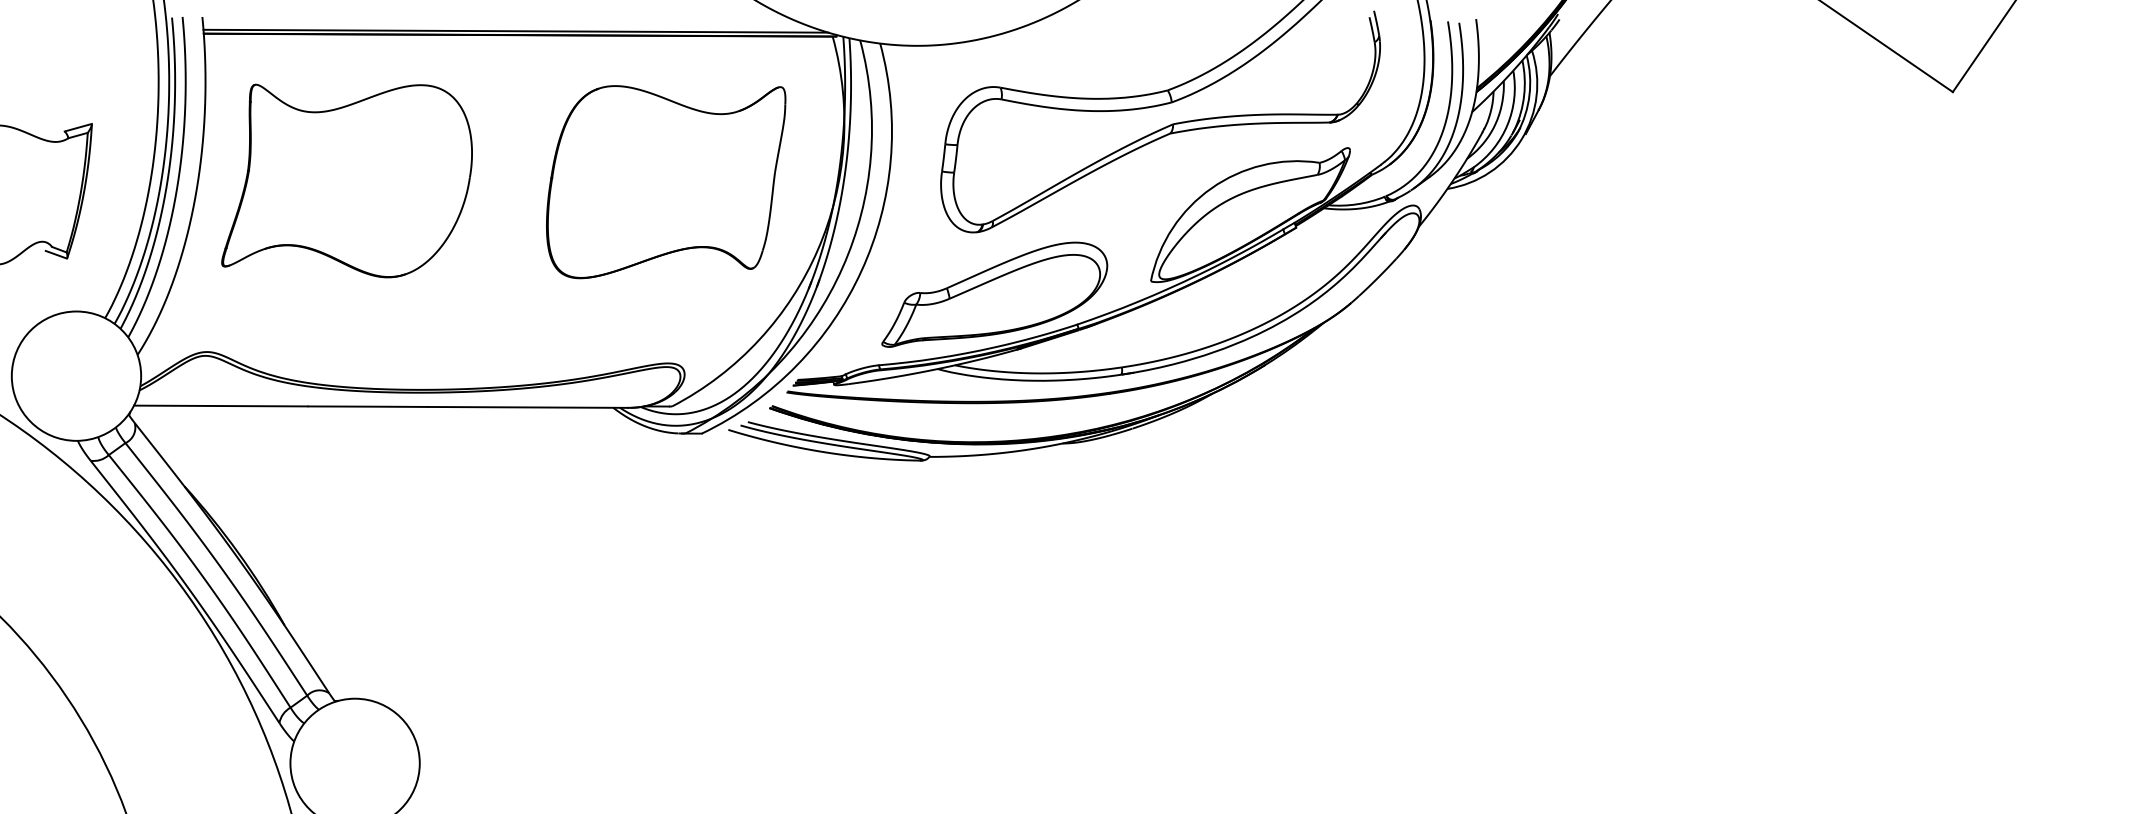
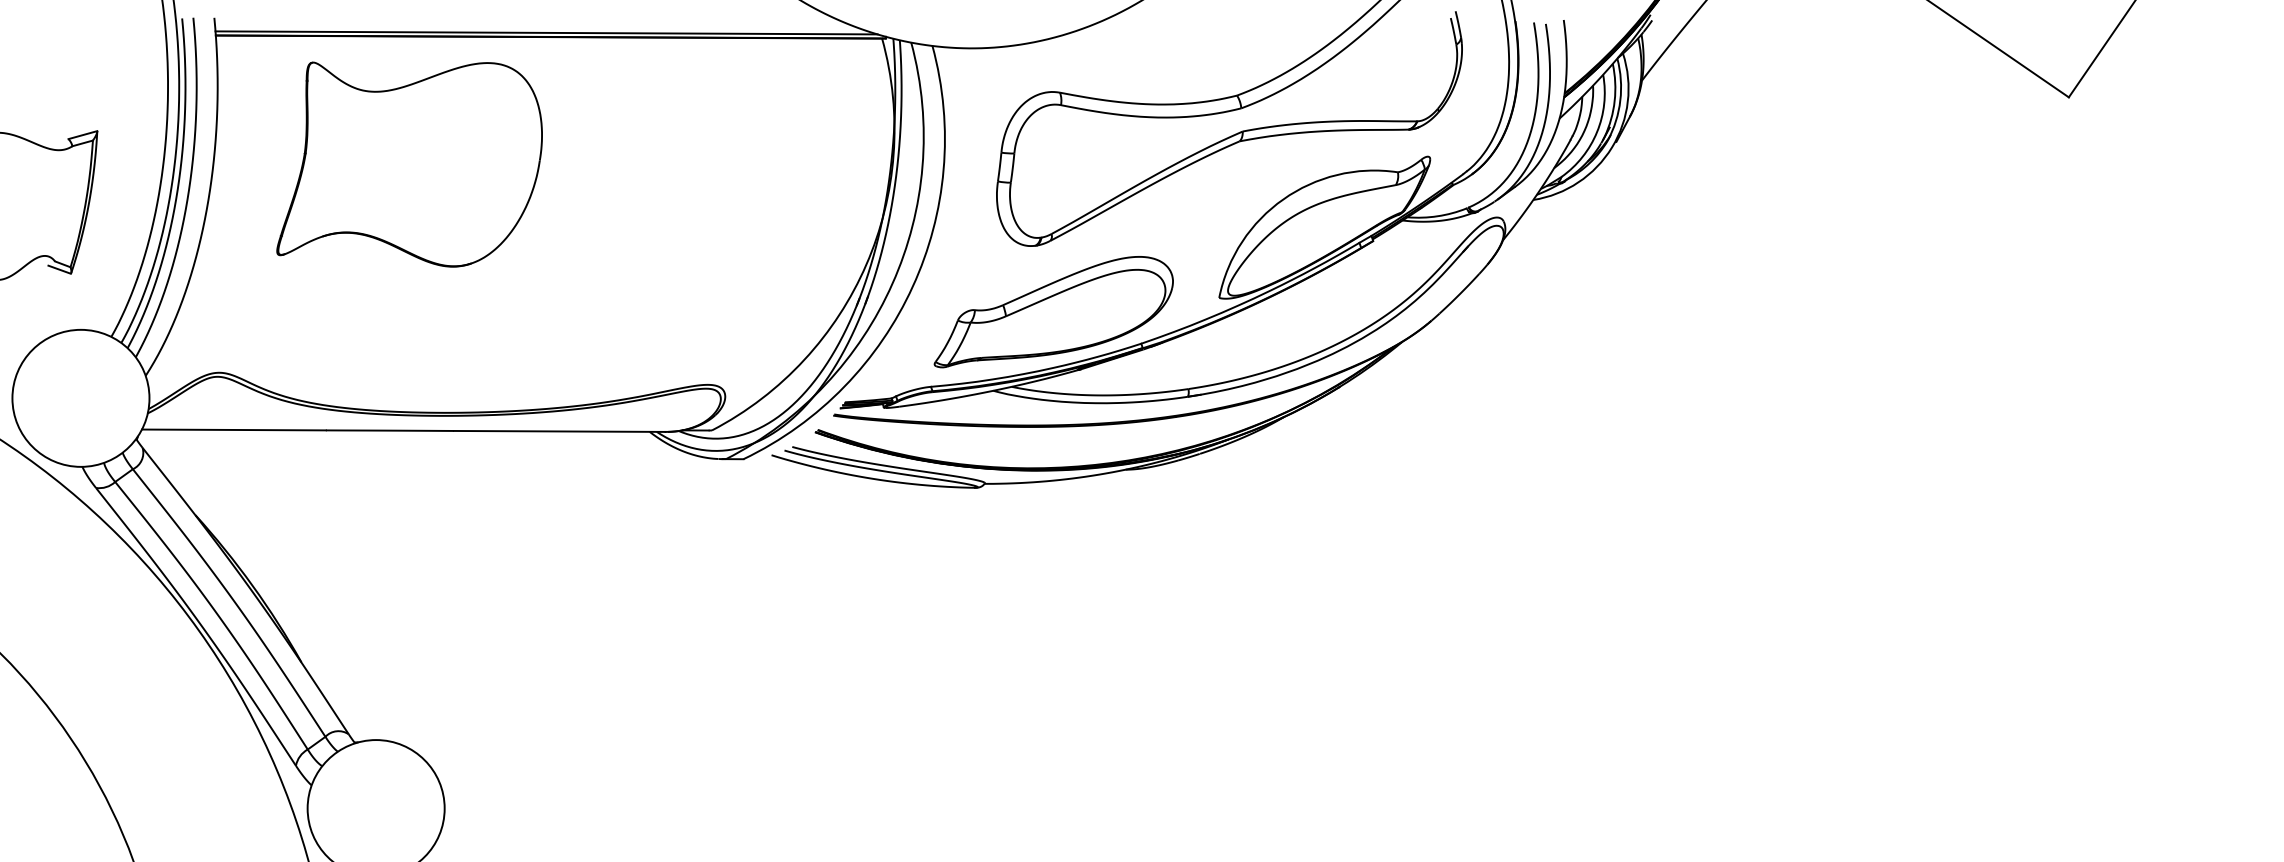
part: (346, 180) -> (409, 164), moved
part: (665, 181) -> (705, 192), removed

